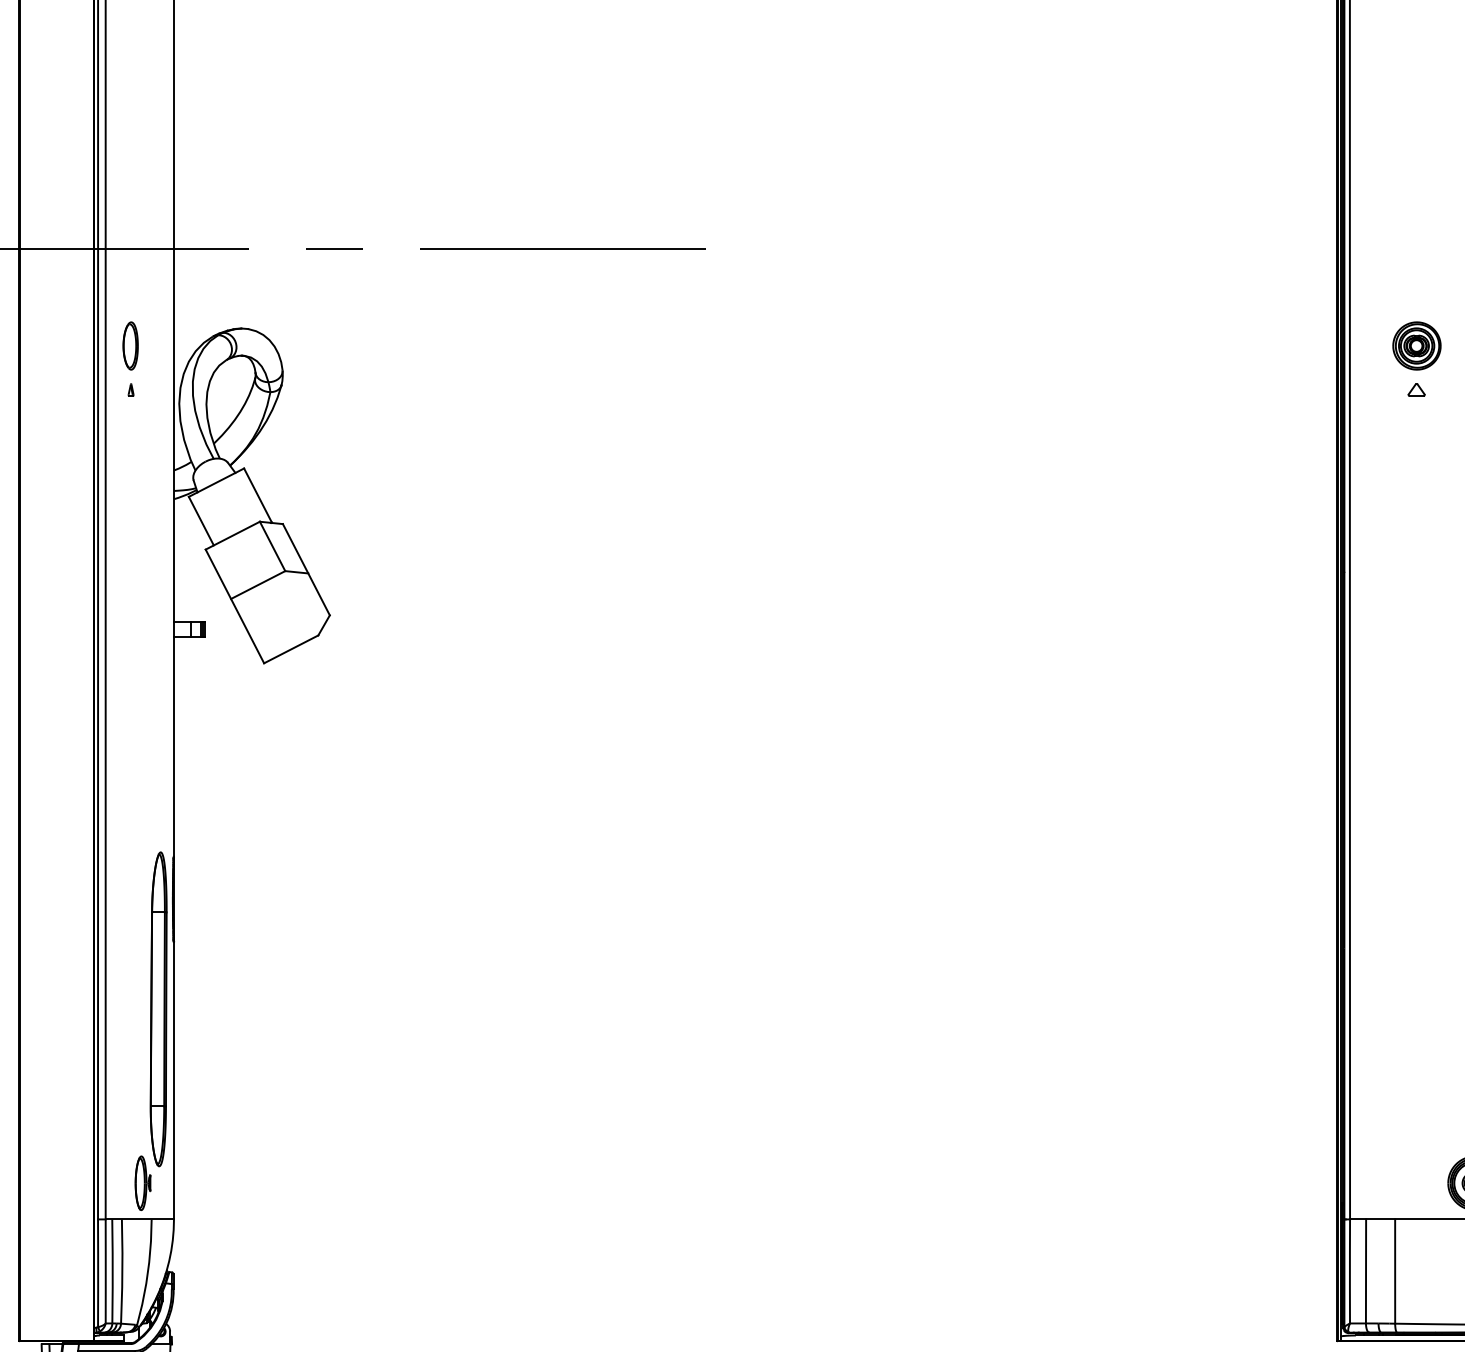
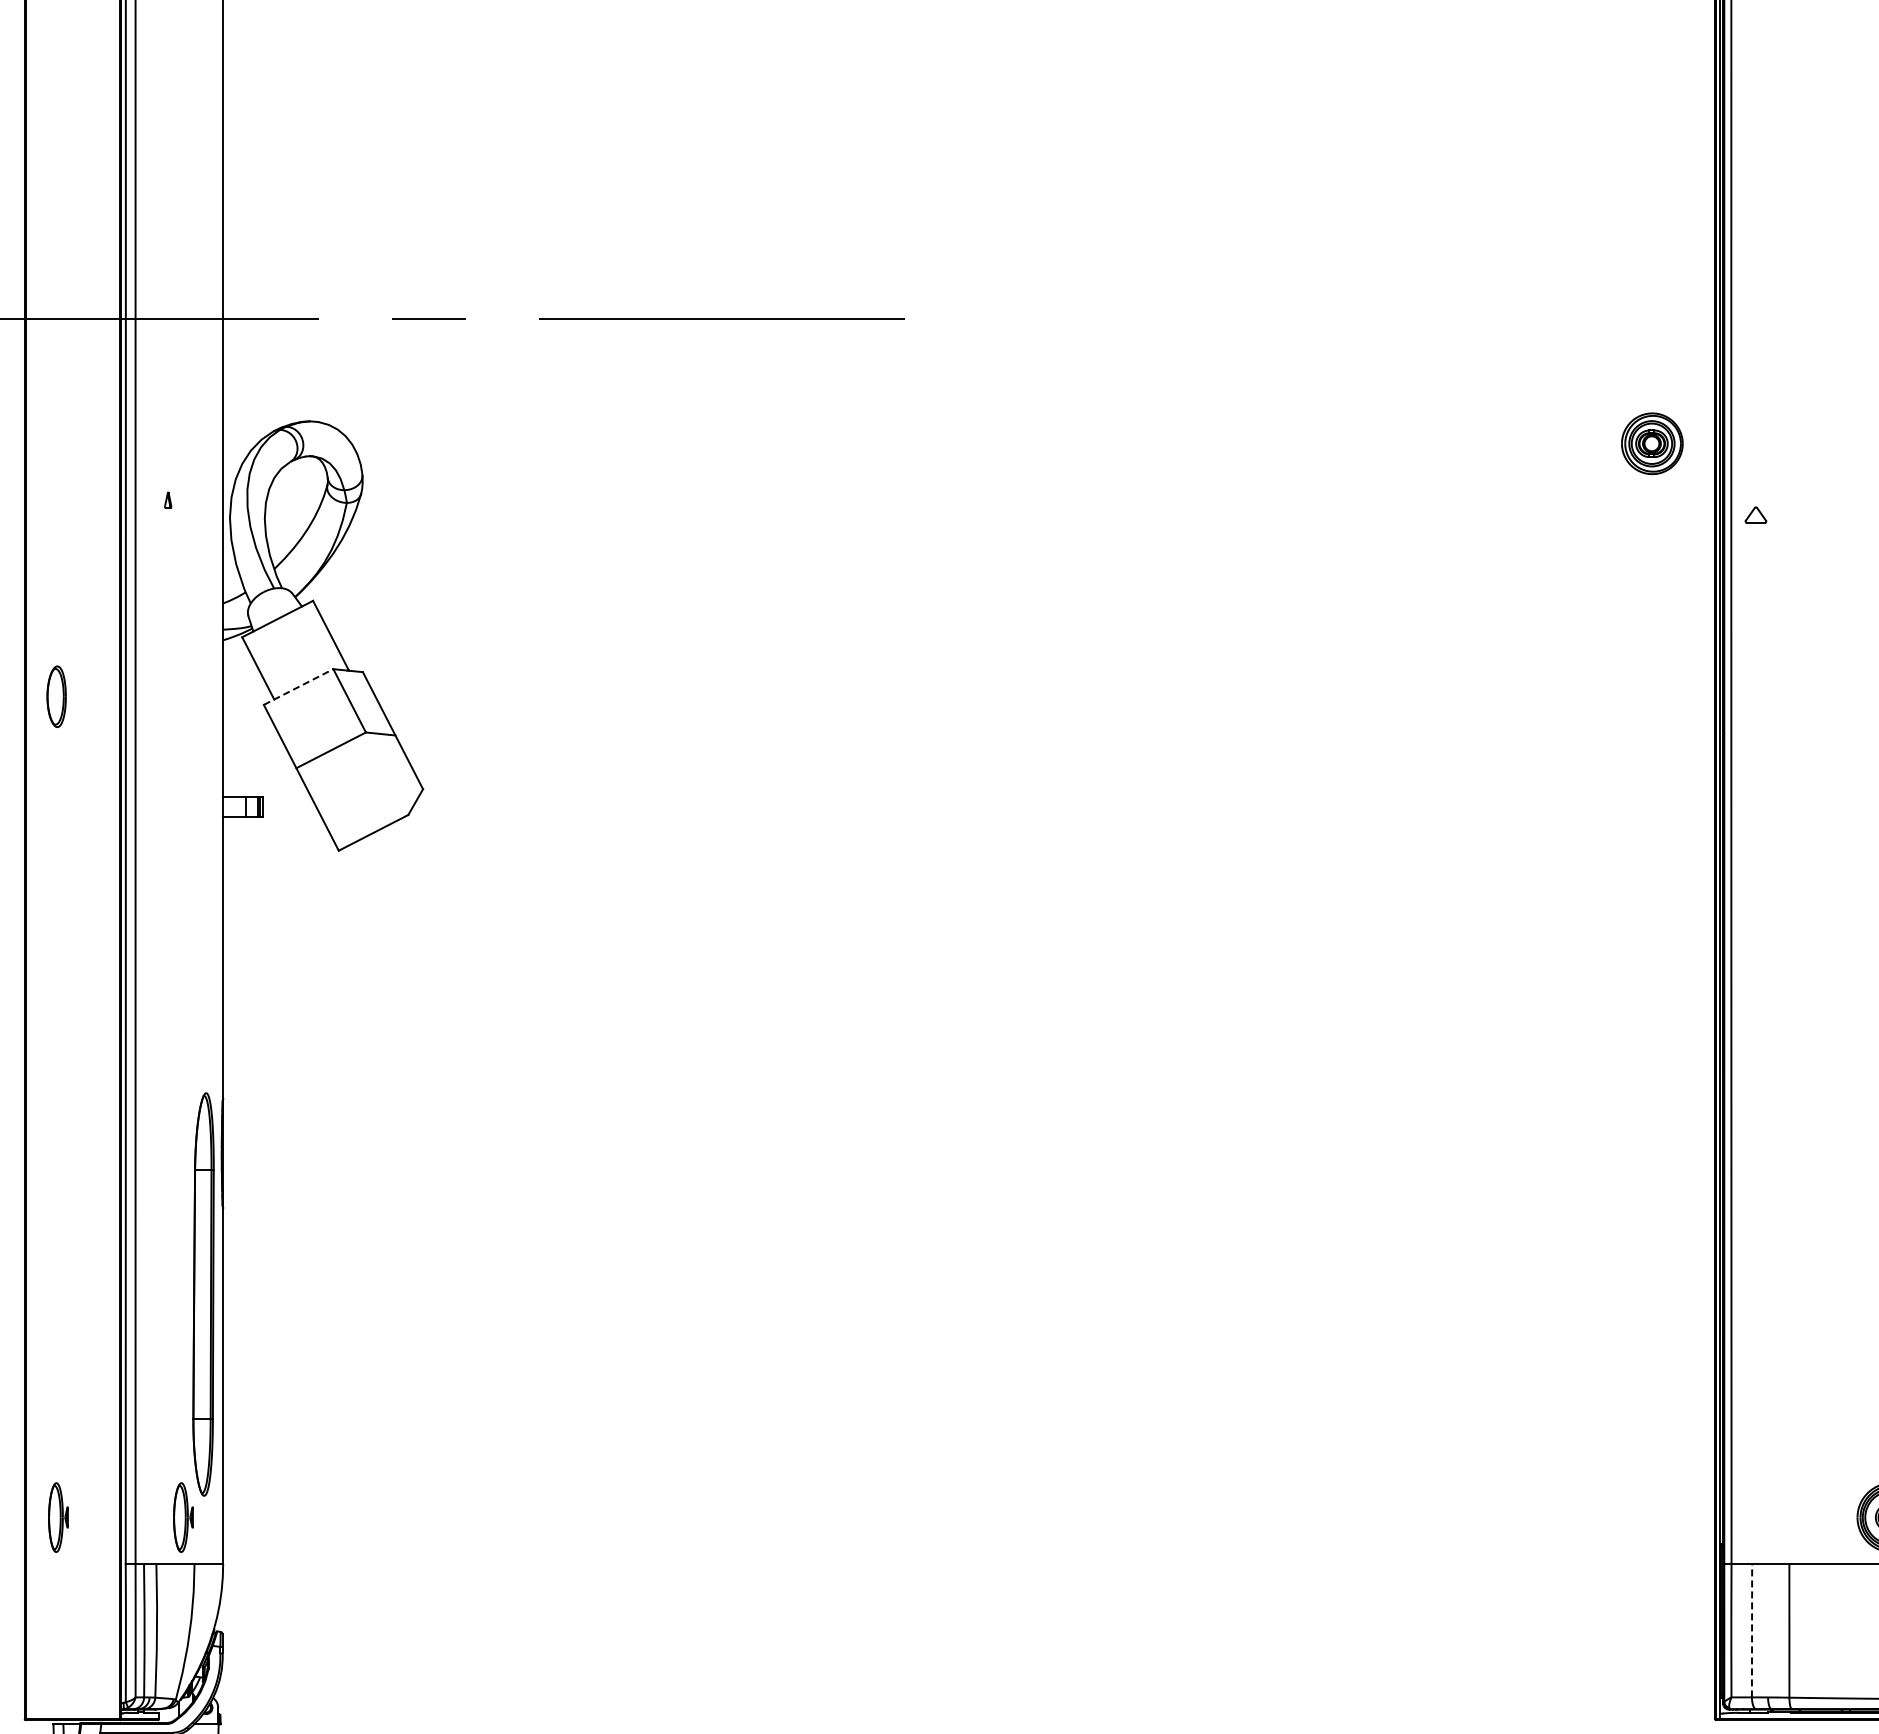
part: (130, 345) -> (56, 696), moved
part: (1417, 345) -> (1652, 443), moved
part: (1416, 389) -> (1755, 514), moved
line: (233, 535) -> (299, 686), solid -> dashed
part: (45, 1183) -> (58, 1517), added
line: (1366, 1271) -> (1752, 1630), solid -> dashed

